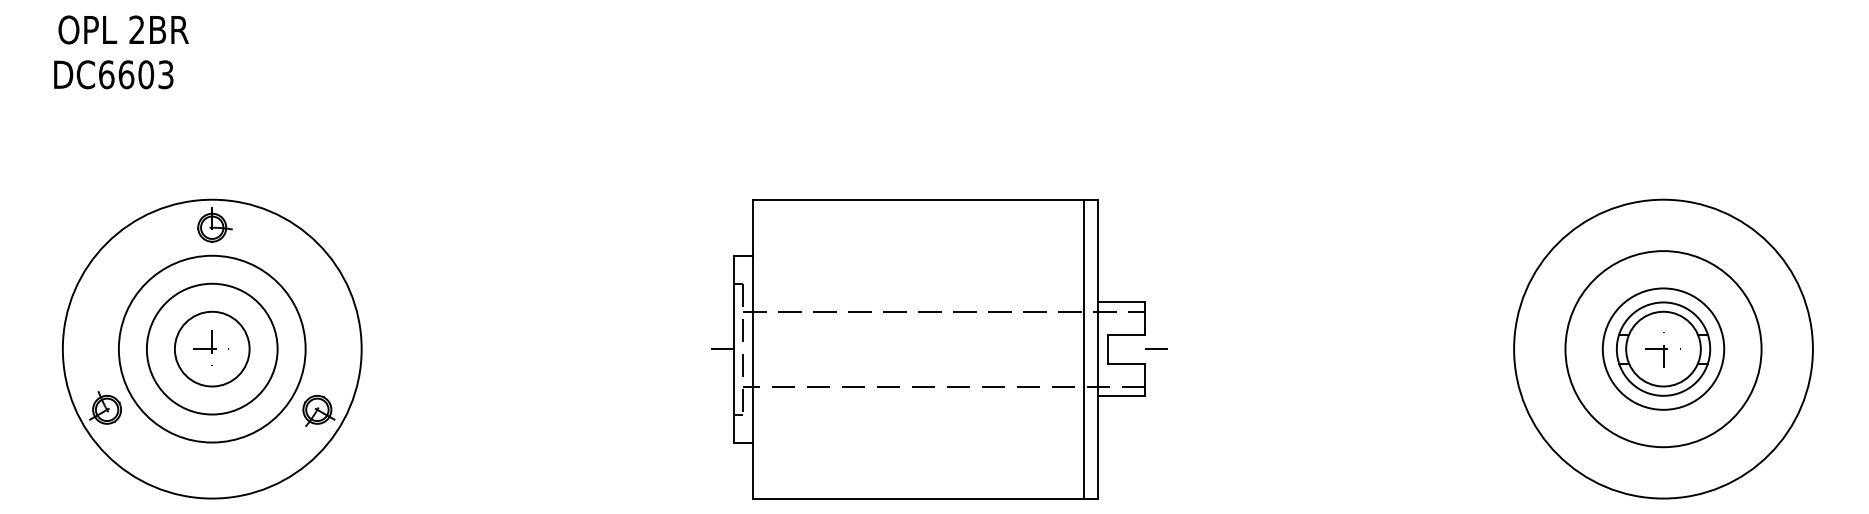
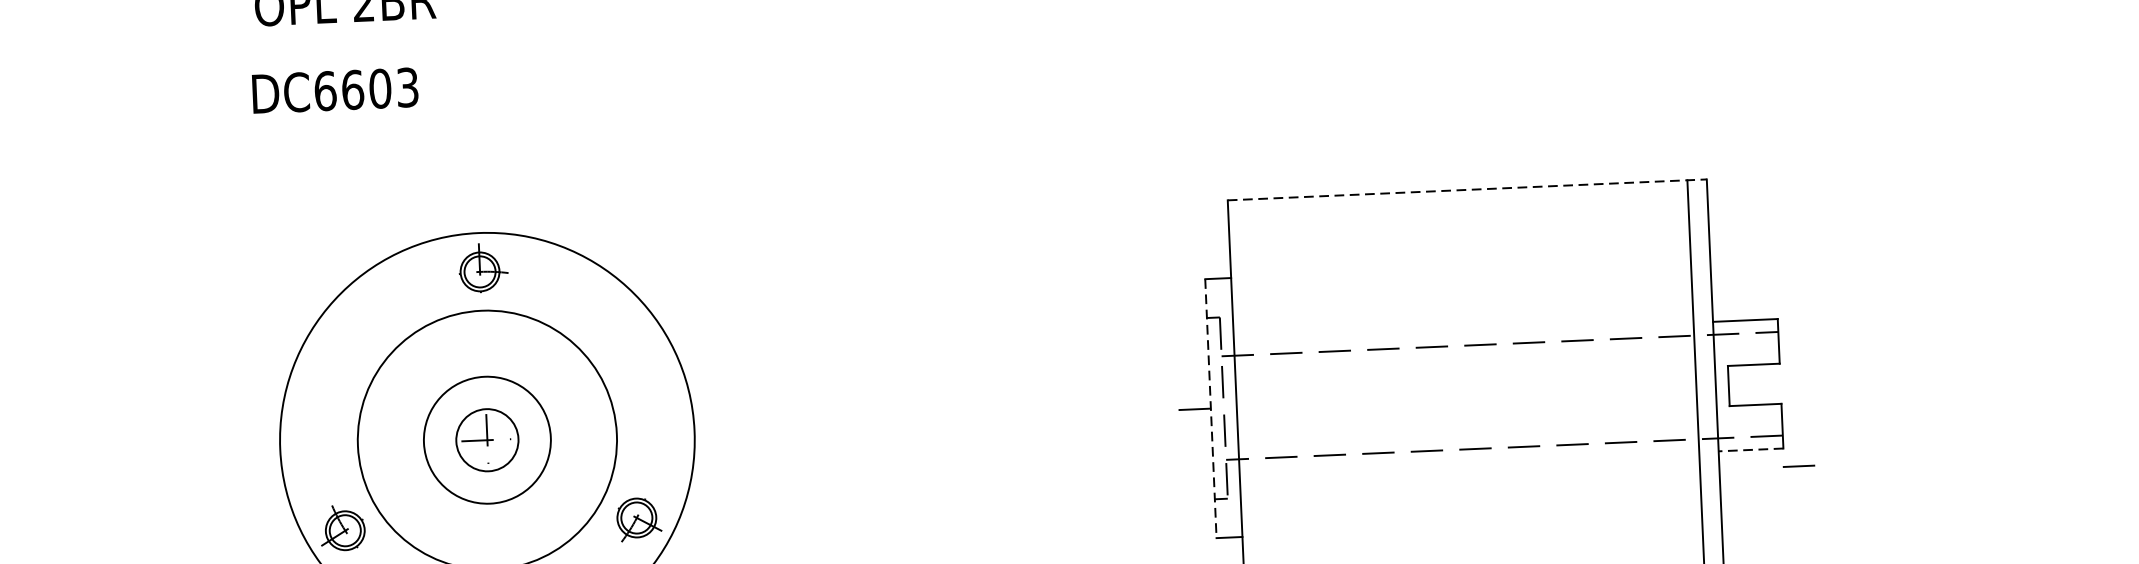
text: (113, 74) -> (334, 90), moved
line: (925, 199) -> (1467, 189), solid -> dashed
circle: (211, 348) -> (486, 439), size x0.6
circle: (211, 348) -> (486, 439), size x0.7
line: (1156, 348) -> (1798, 465), moved
line: (734, 349) -> (1211, 409), solid -> dashed
line: (1121, 395) -> (1750, 449), solid -> dashed

